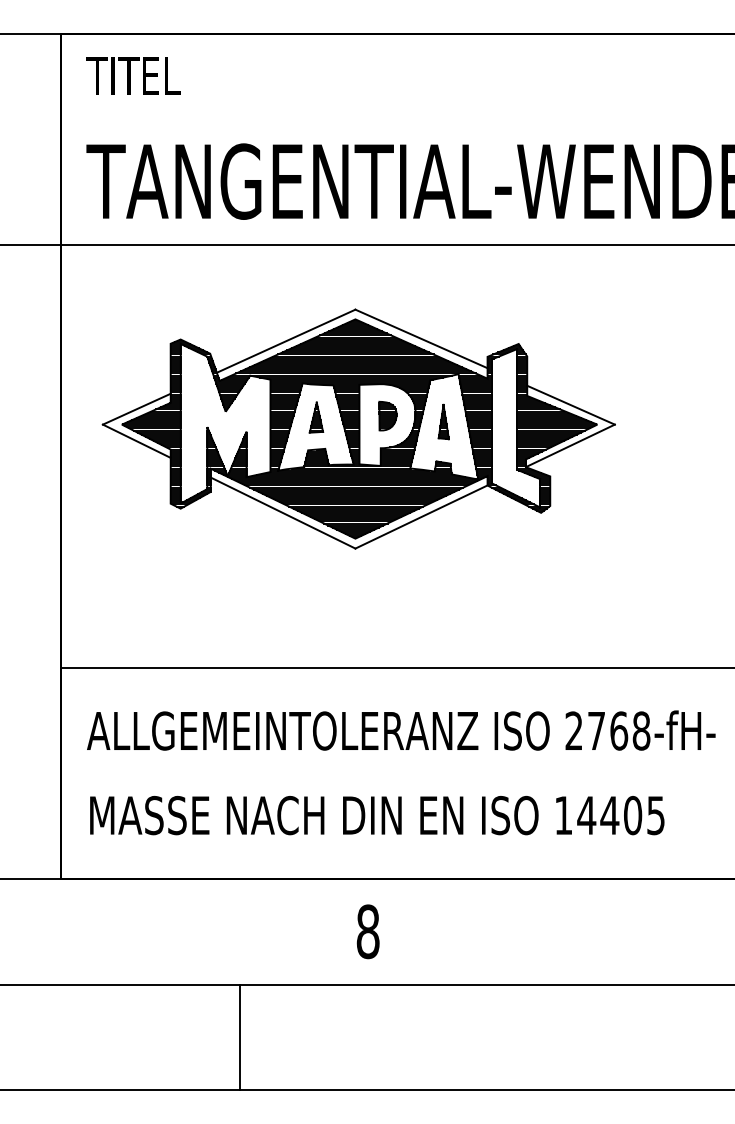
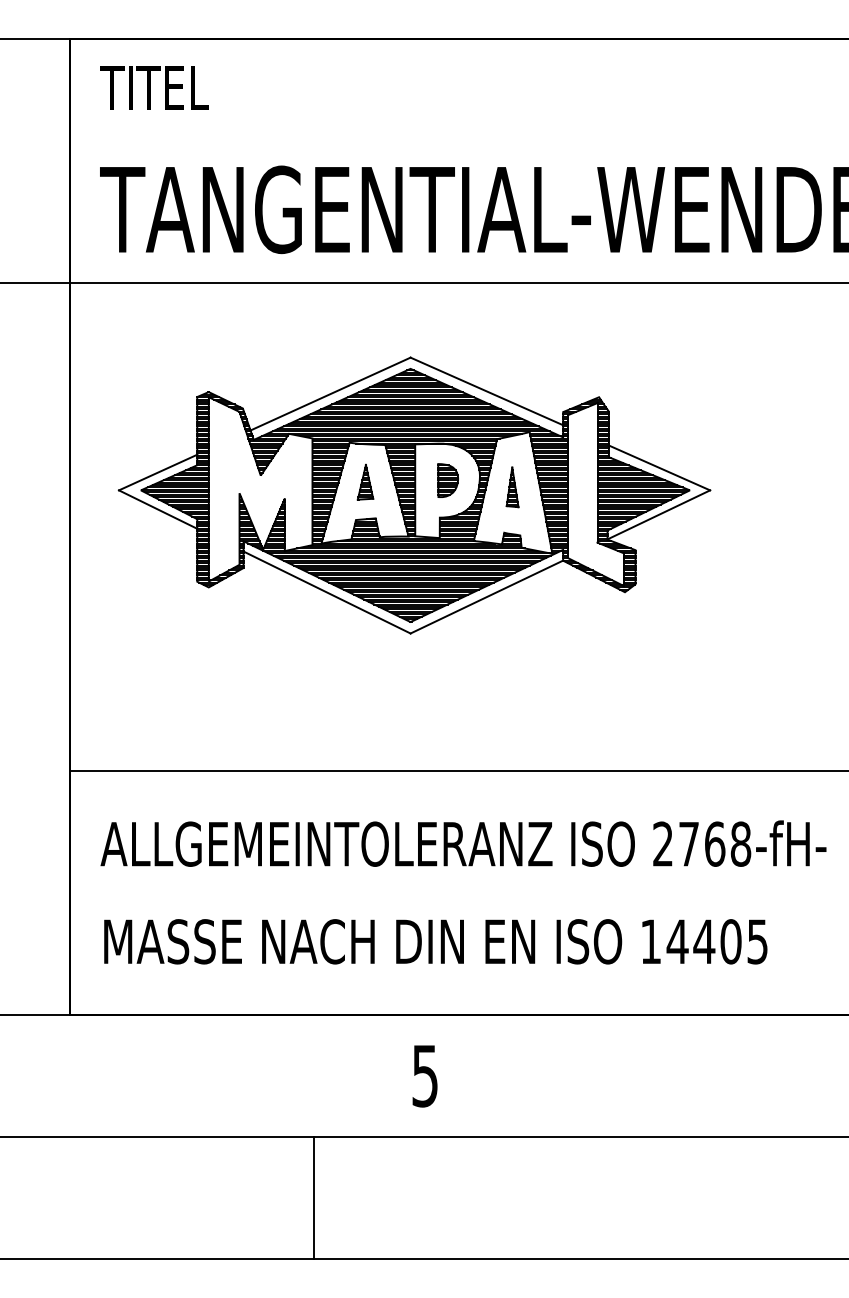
text: (367, 931) -> (424, 1075), 8 -> 5
line: (239, 1037) -> (313, 1198), moved

